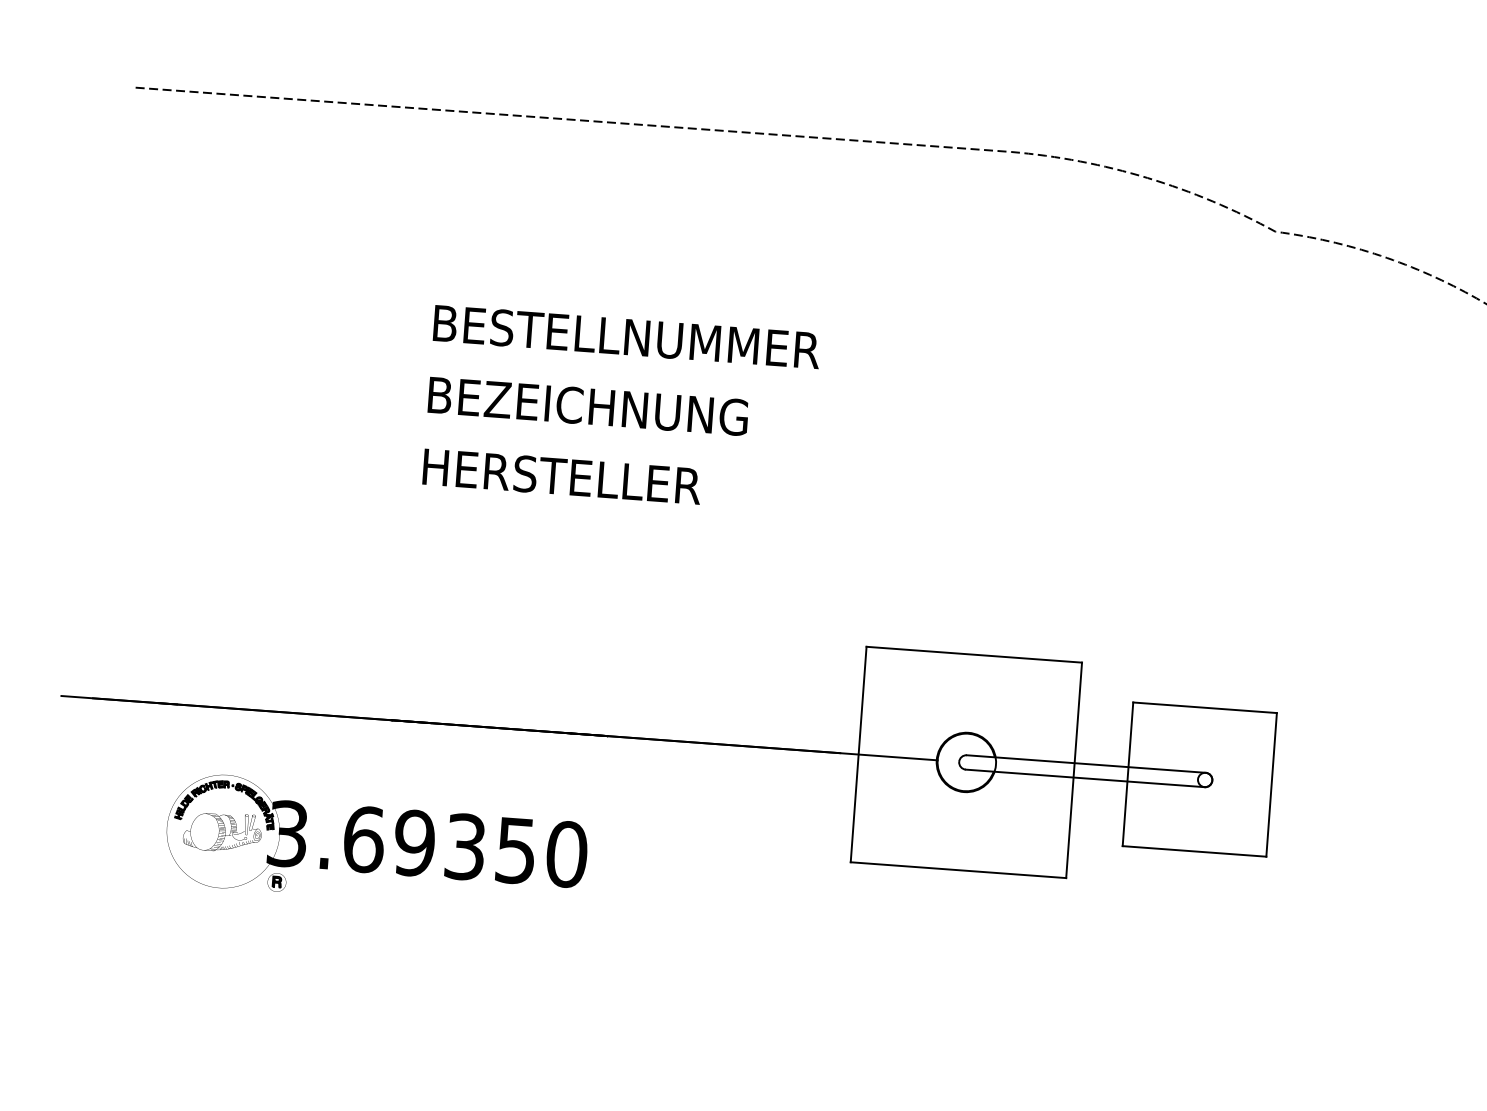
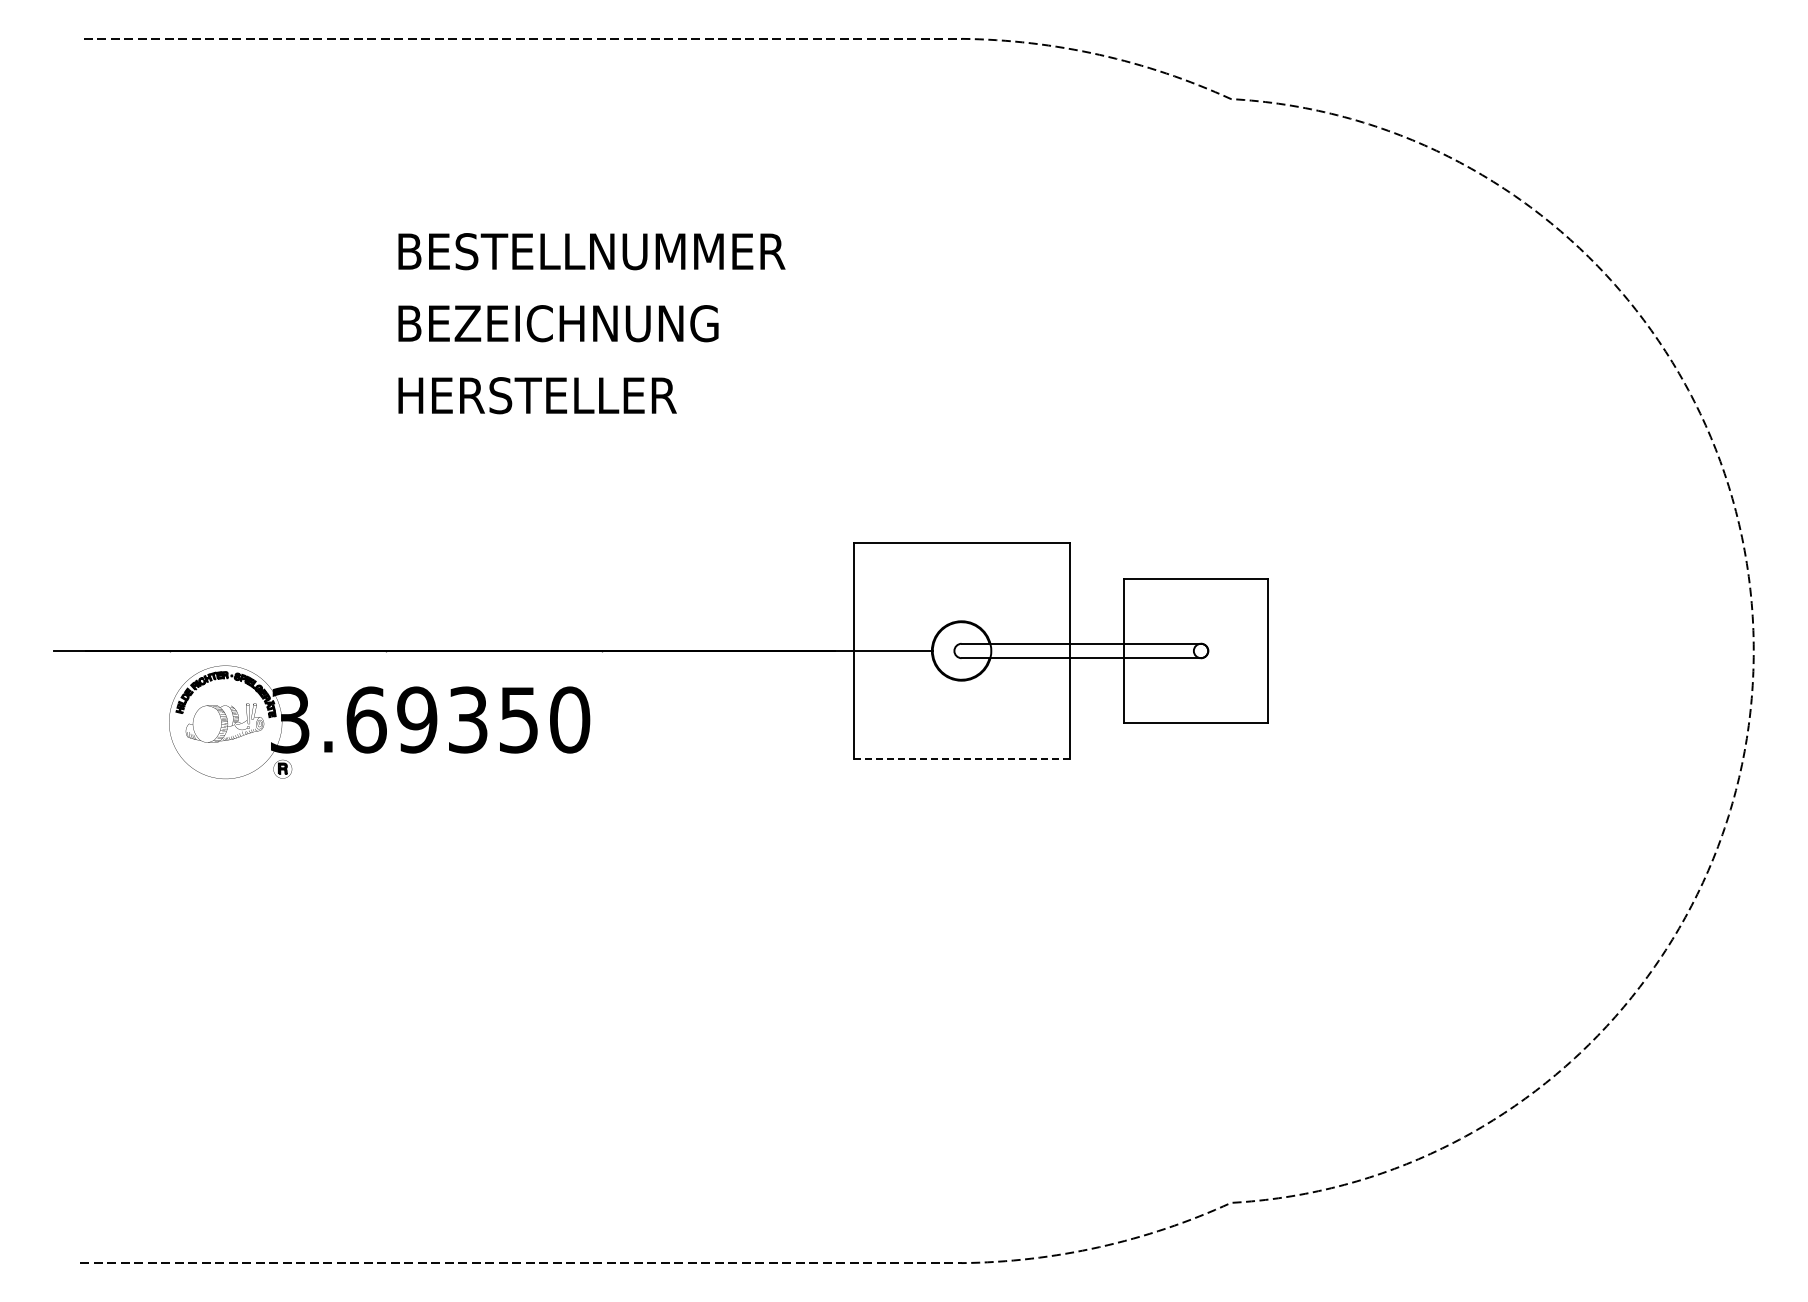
part: (376, 841) -> (379, 721), moved
line: (959, 870) -> (962, 759), solid -> dashed

